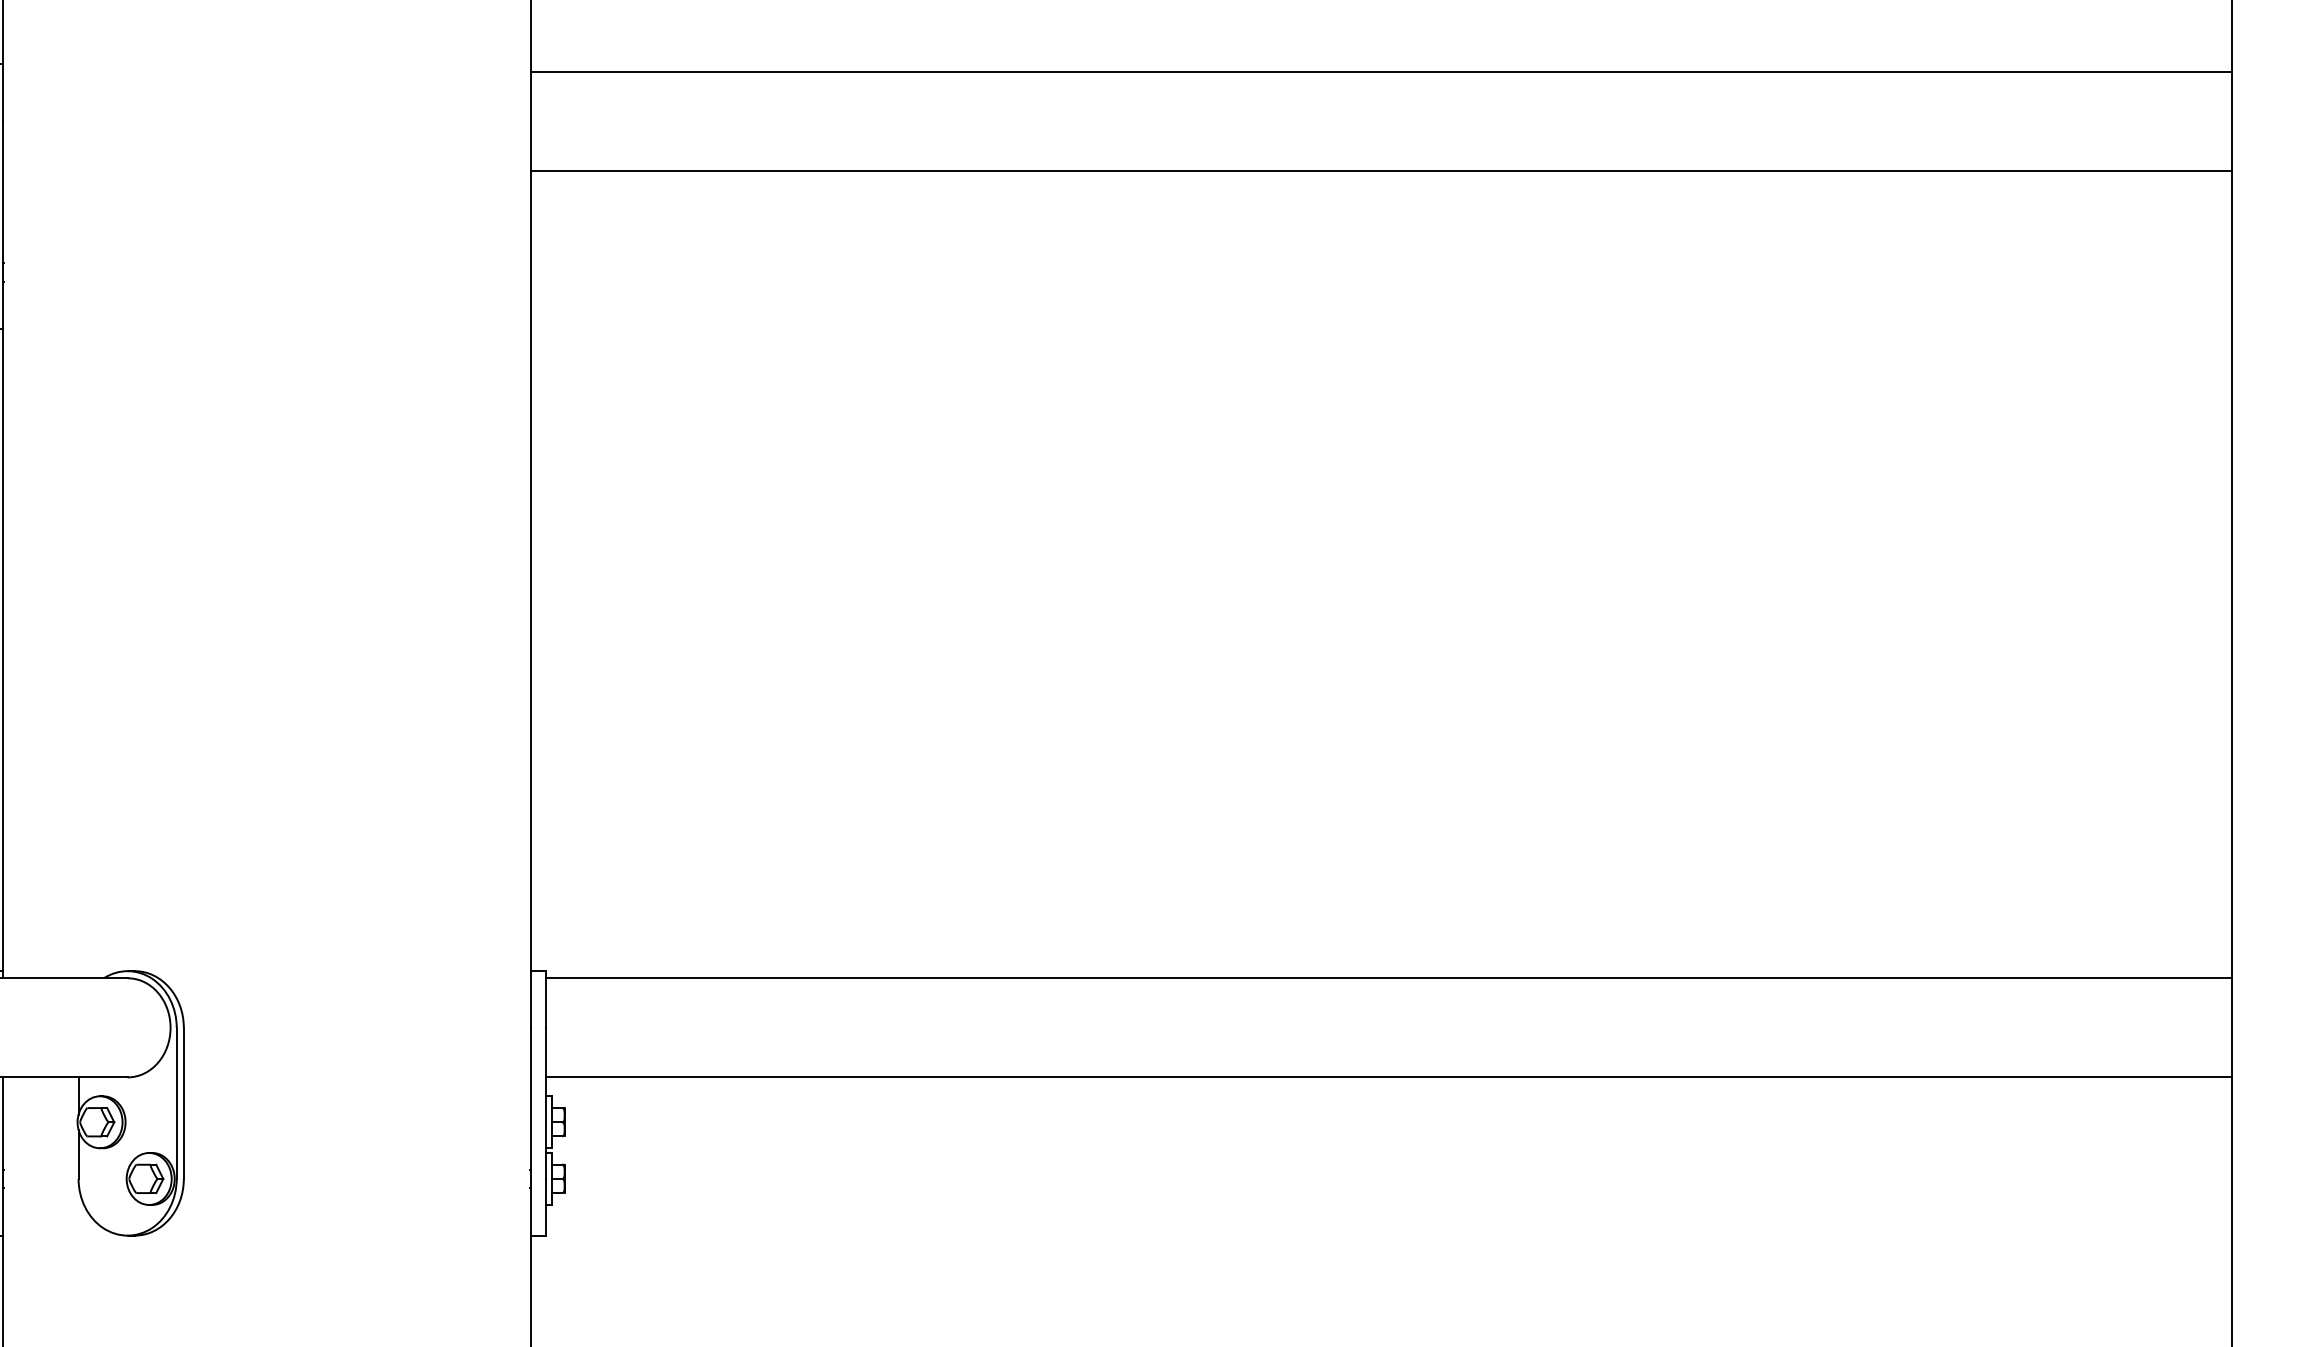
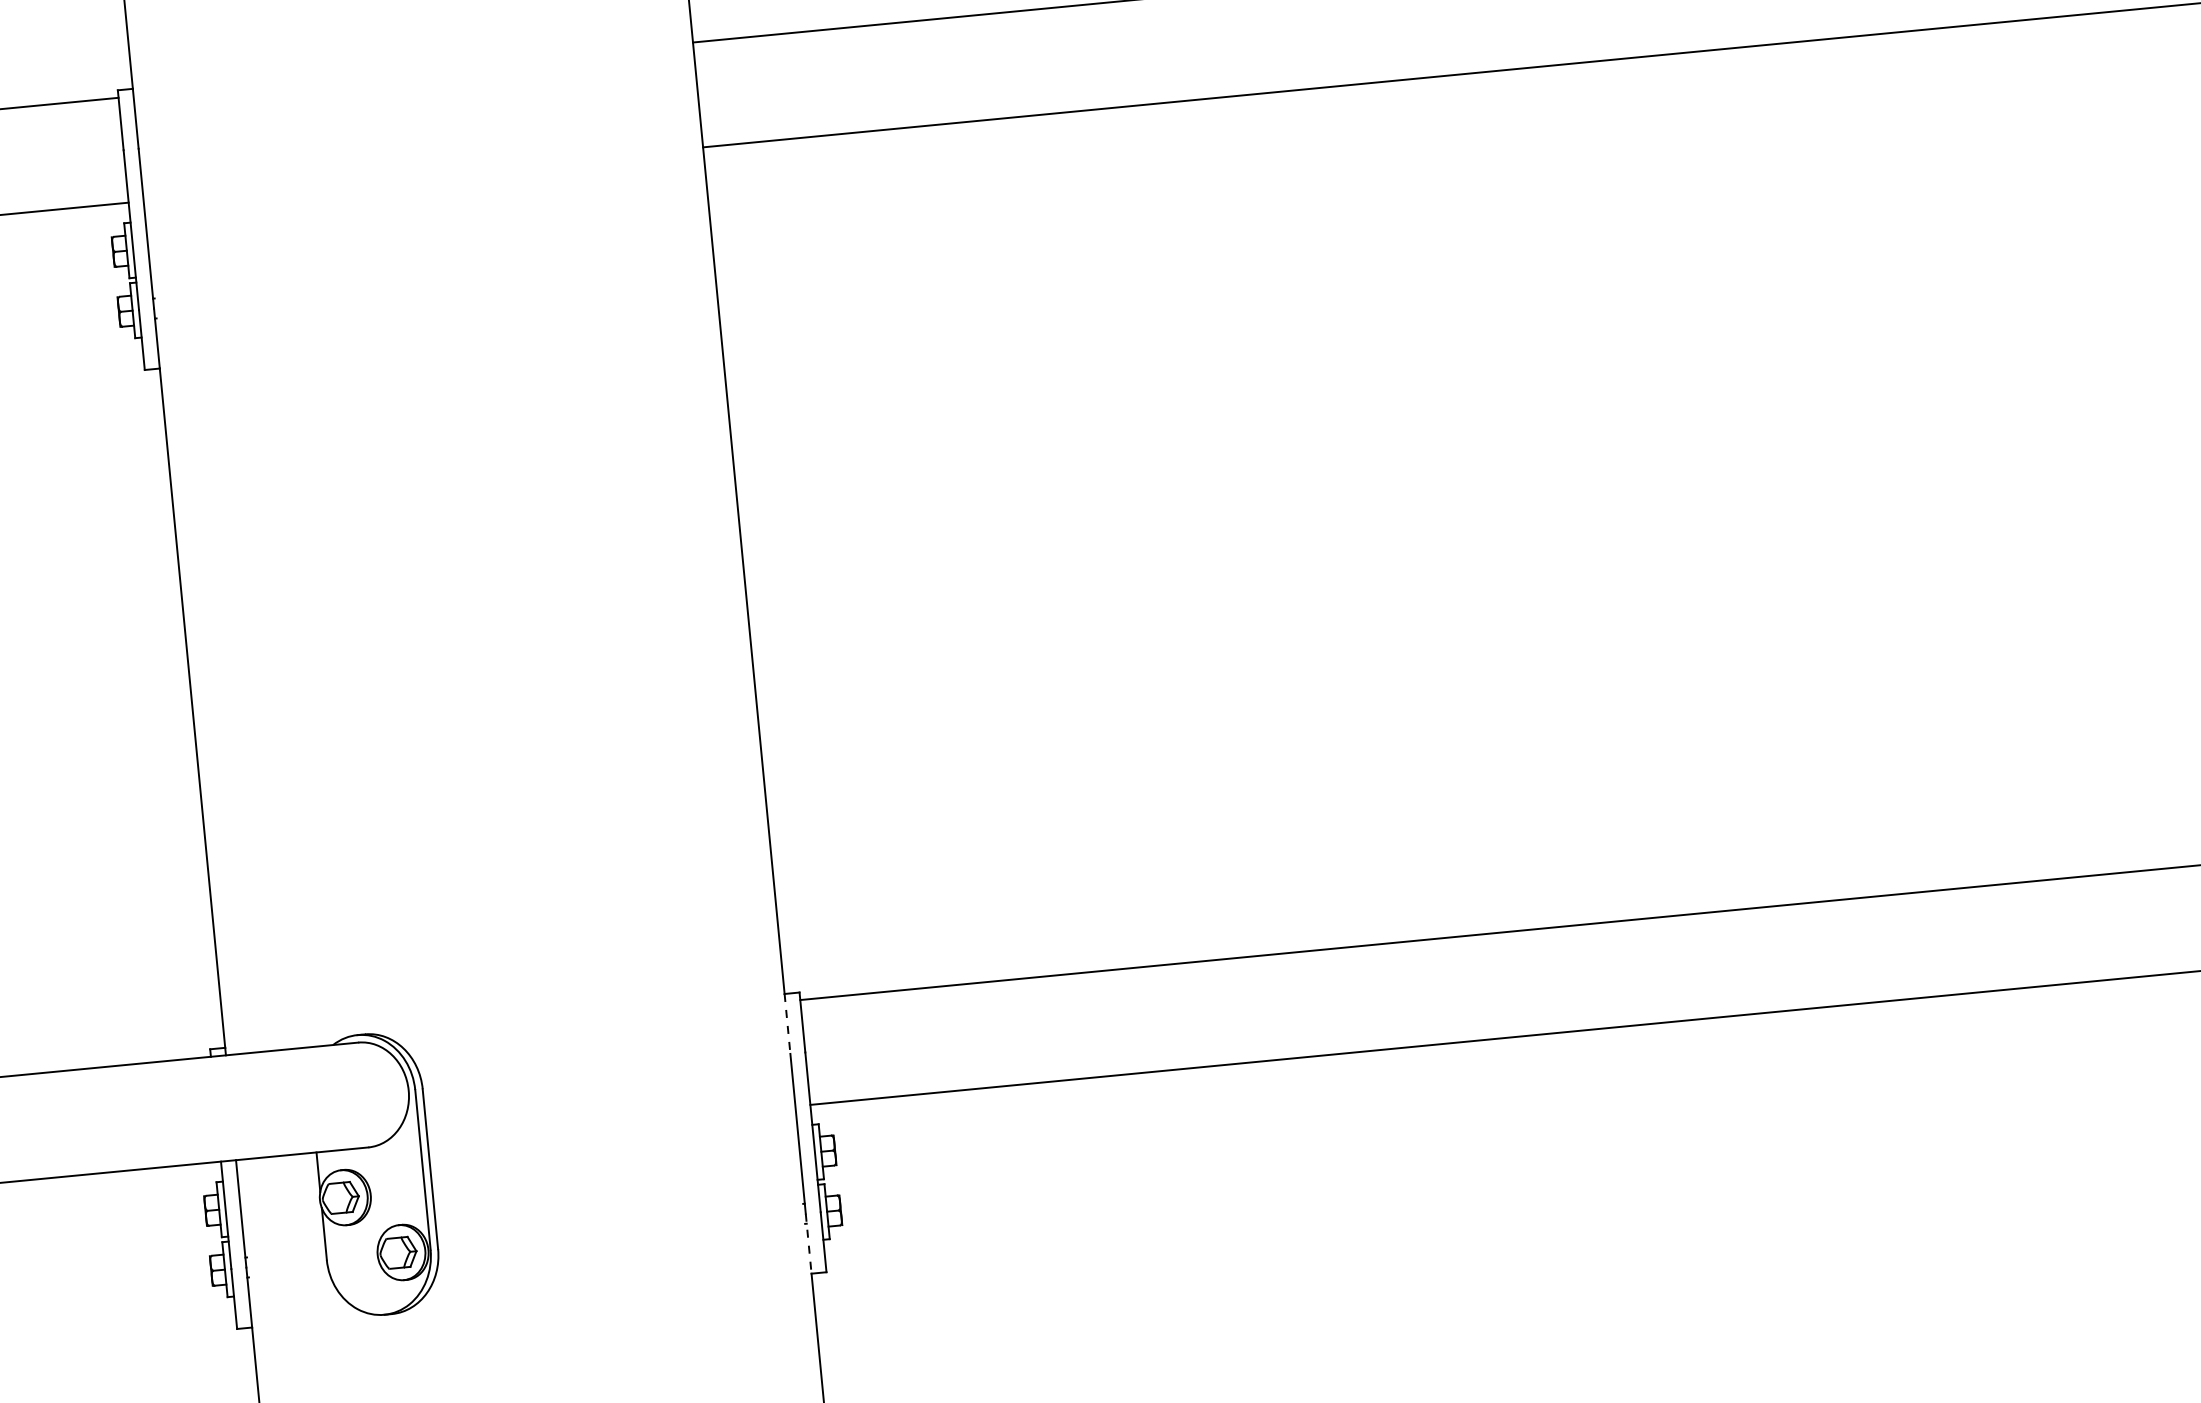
line: (531, 1000) -> (787, 1024), solid -> dashed
line: (531, 1207) -> (808, 1243), solid -> dashed

